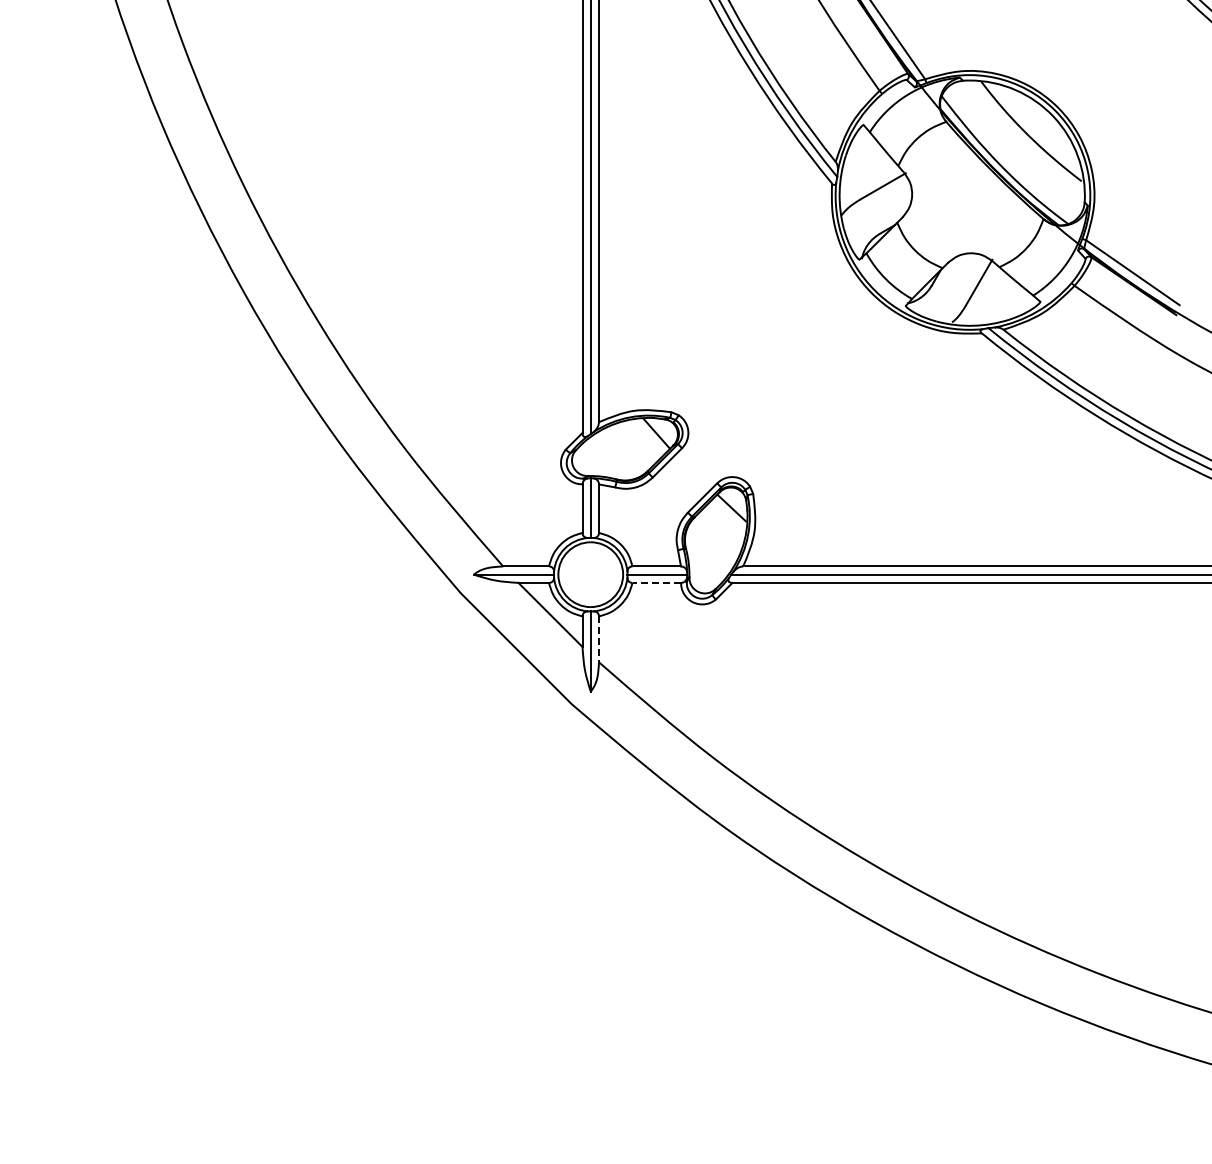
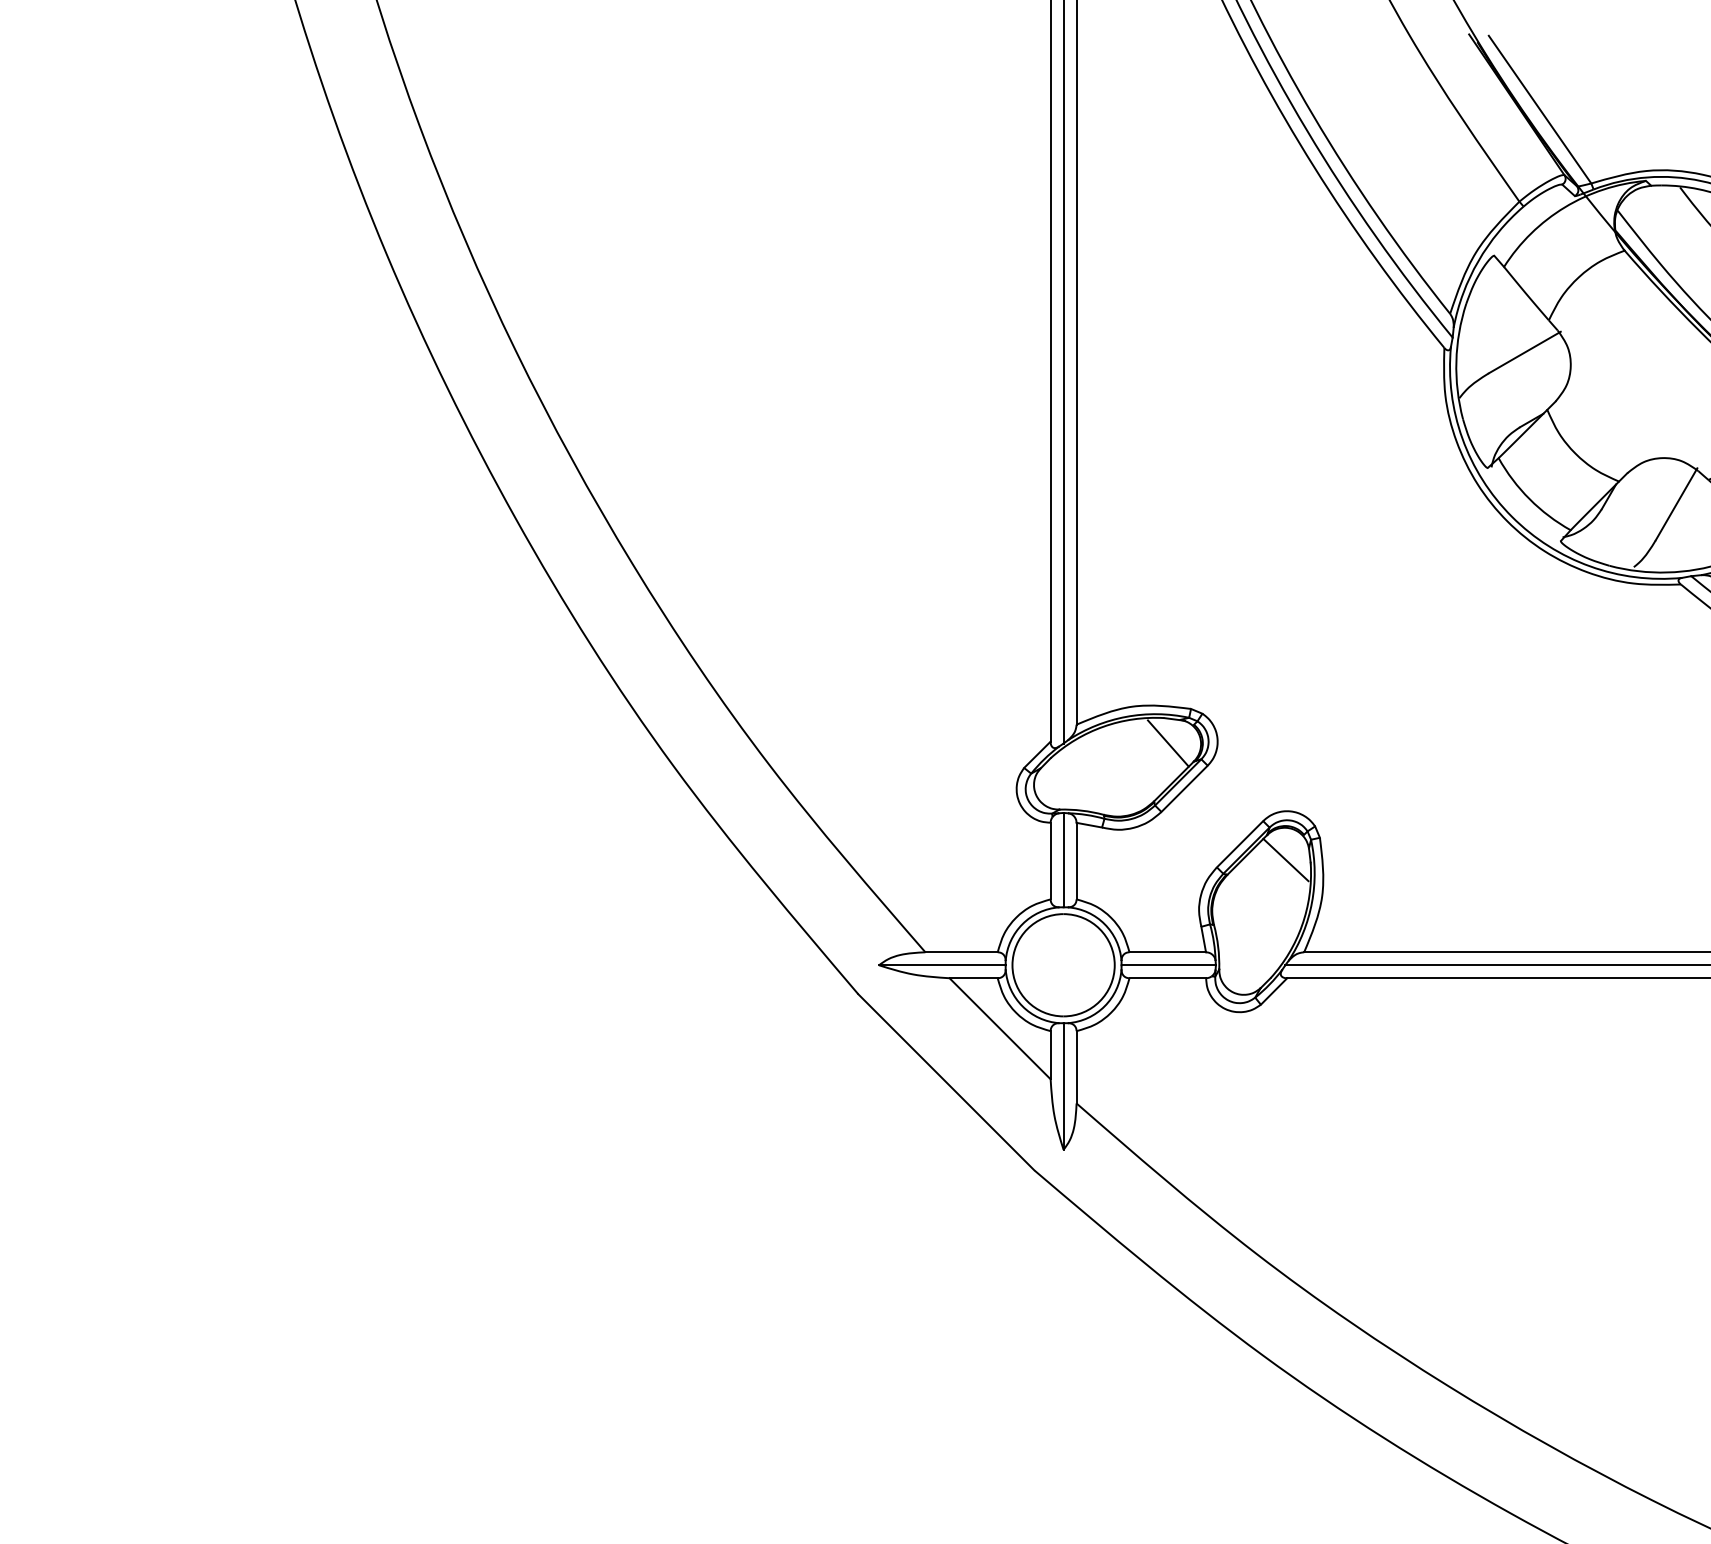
line: (656, 582) -> (1167, 977), dashed -> solid
line: (598, 639) -> (1075, 1067), dashed -> solid

